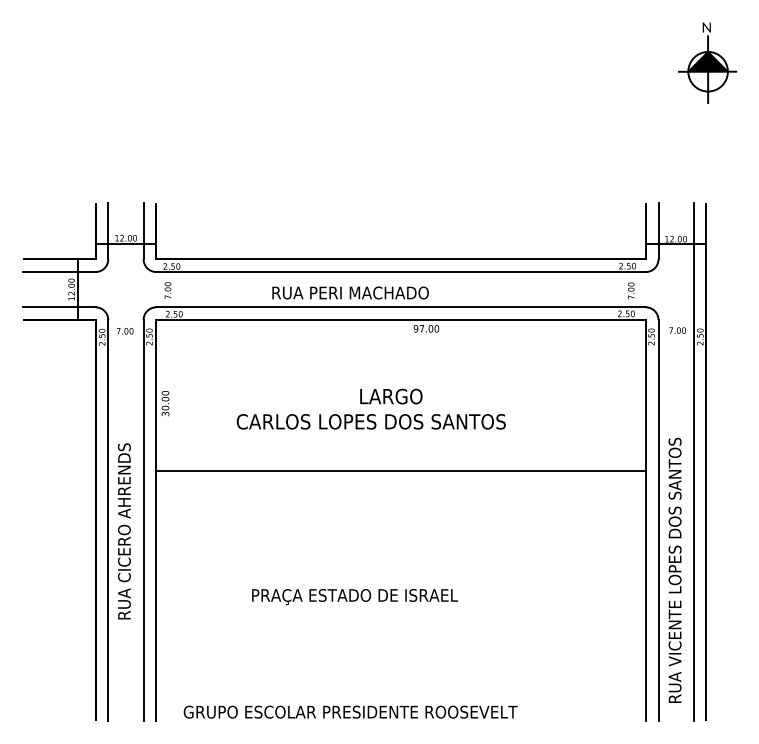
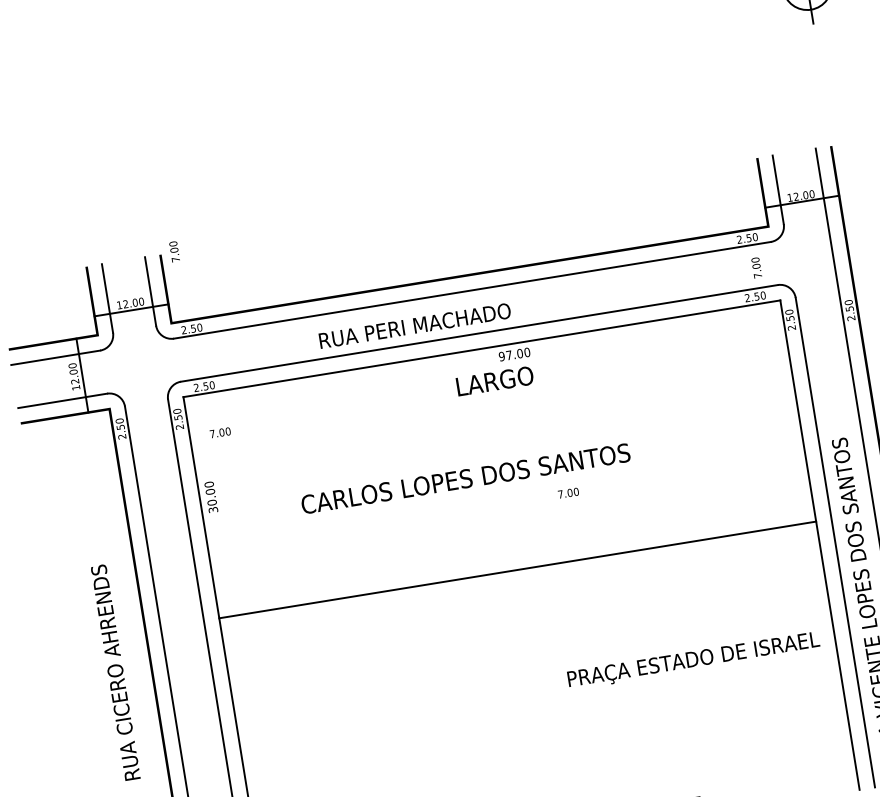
text: (167, 290) -> (174, 251), moved
text: (677, 330) -> (568, 493), moved
text: (124, 331) -> (219, 433), moved
text: (391, 396) -> (495, 381), moved
line: (400, 471) -> (517, 570), moved
text: (124, 531) -> (115, 672), moved
text: (355, 596) -> (694, 660), moved

